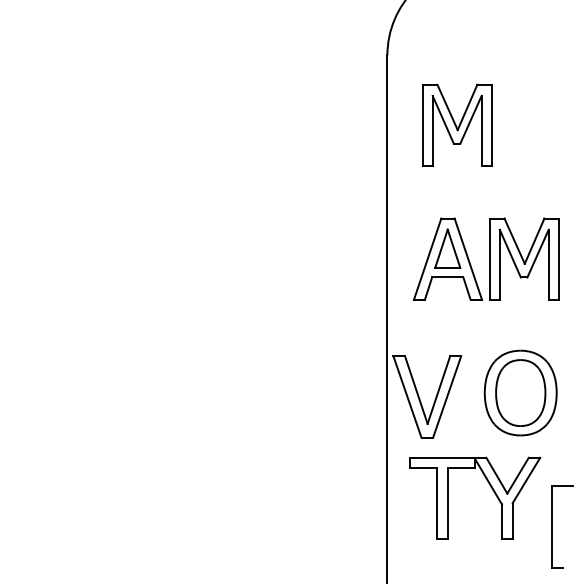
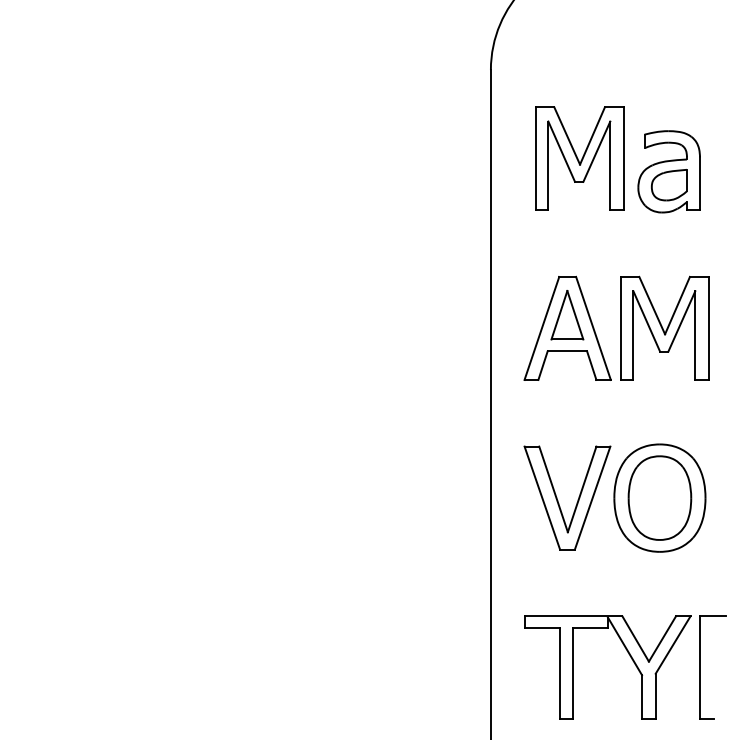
part: (527, 135) -> (668, 171), added
part: (420, 398) -> (558, 500), moved
part: (492, 489) -> (629, 656), moved

